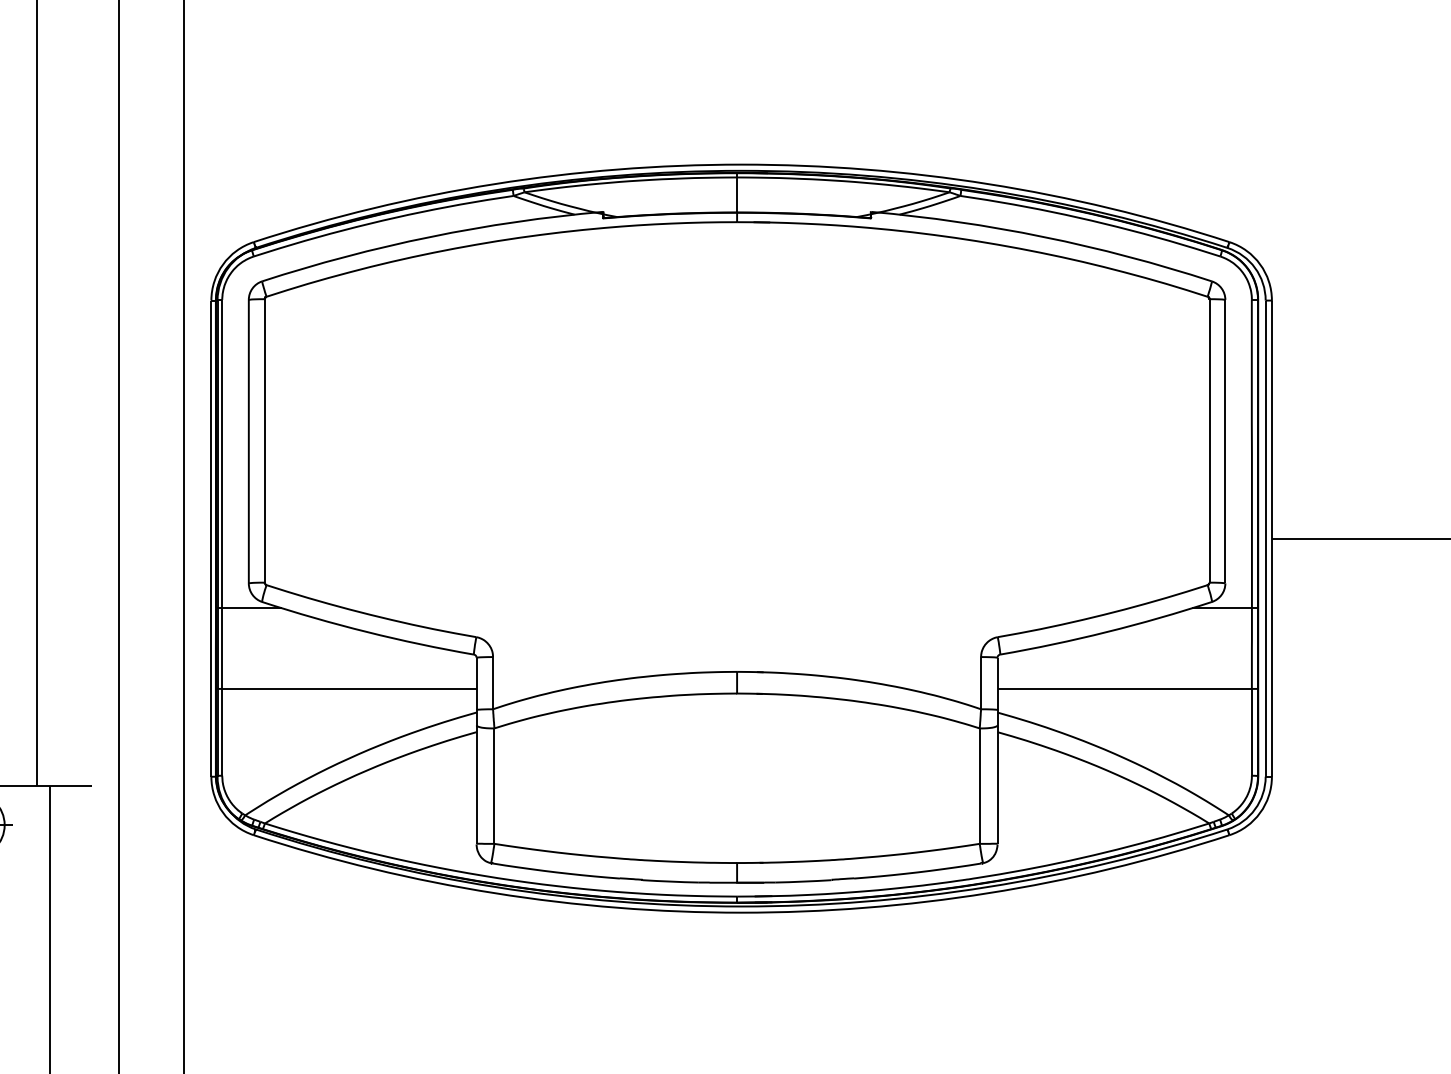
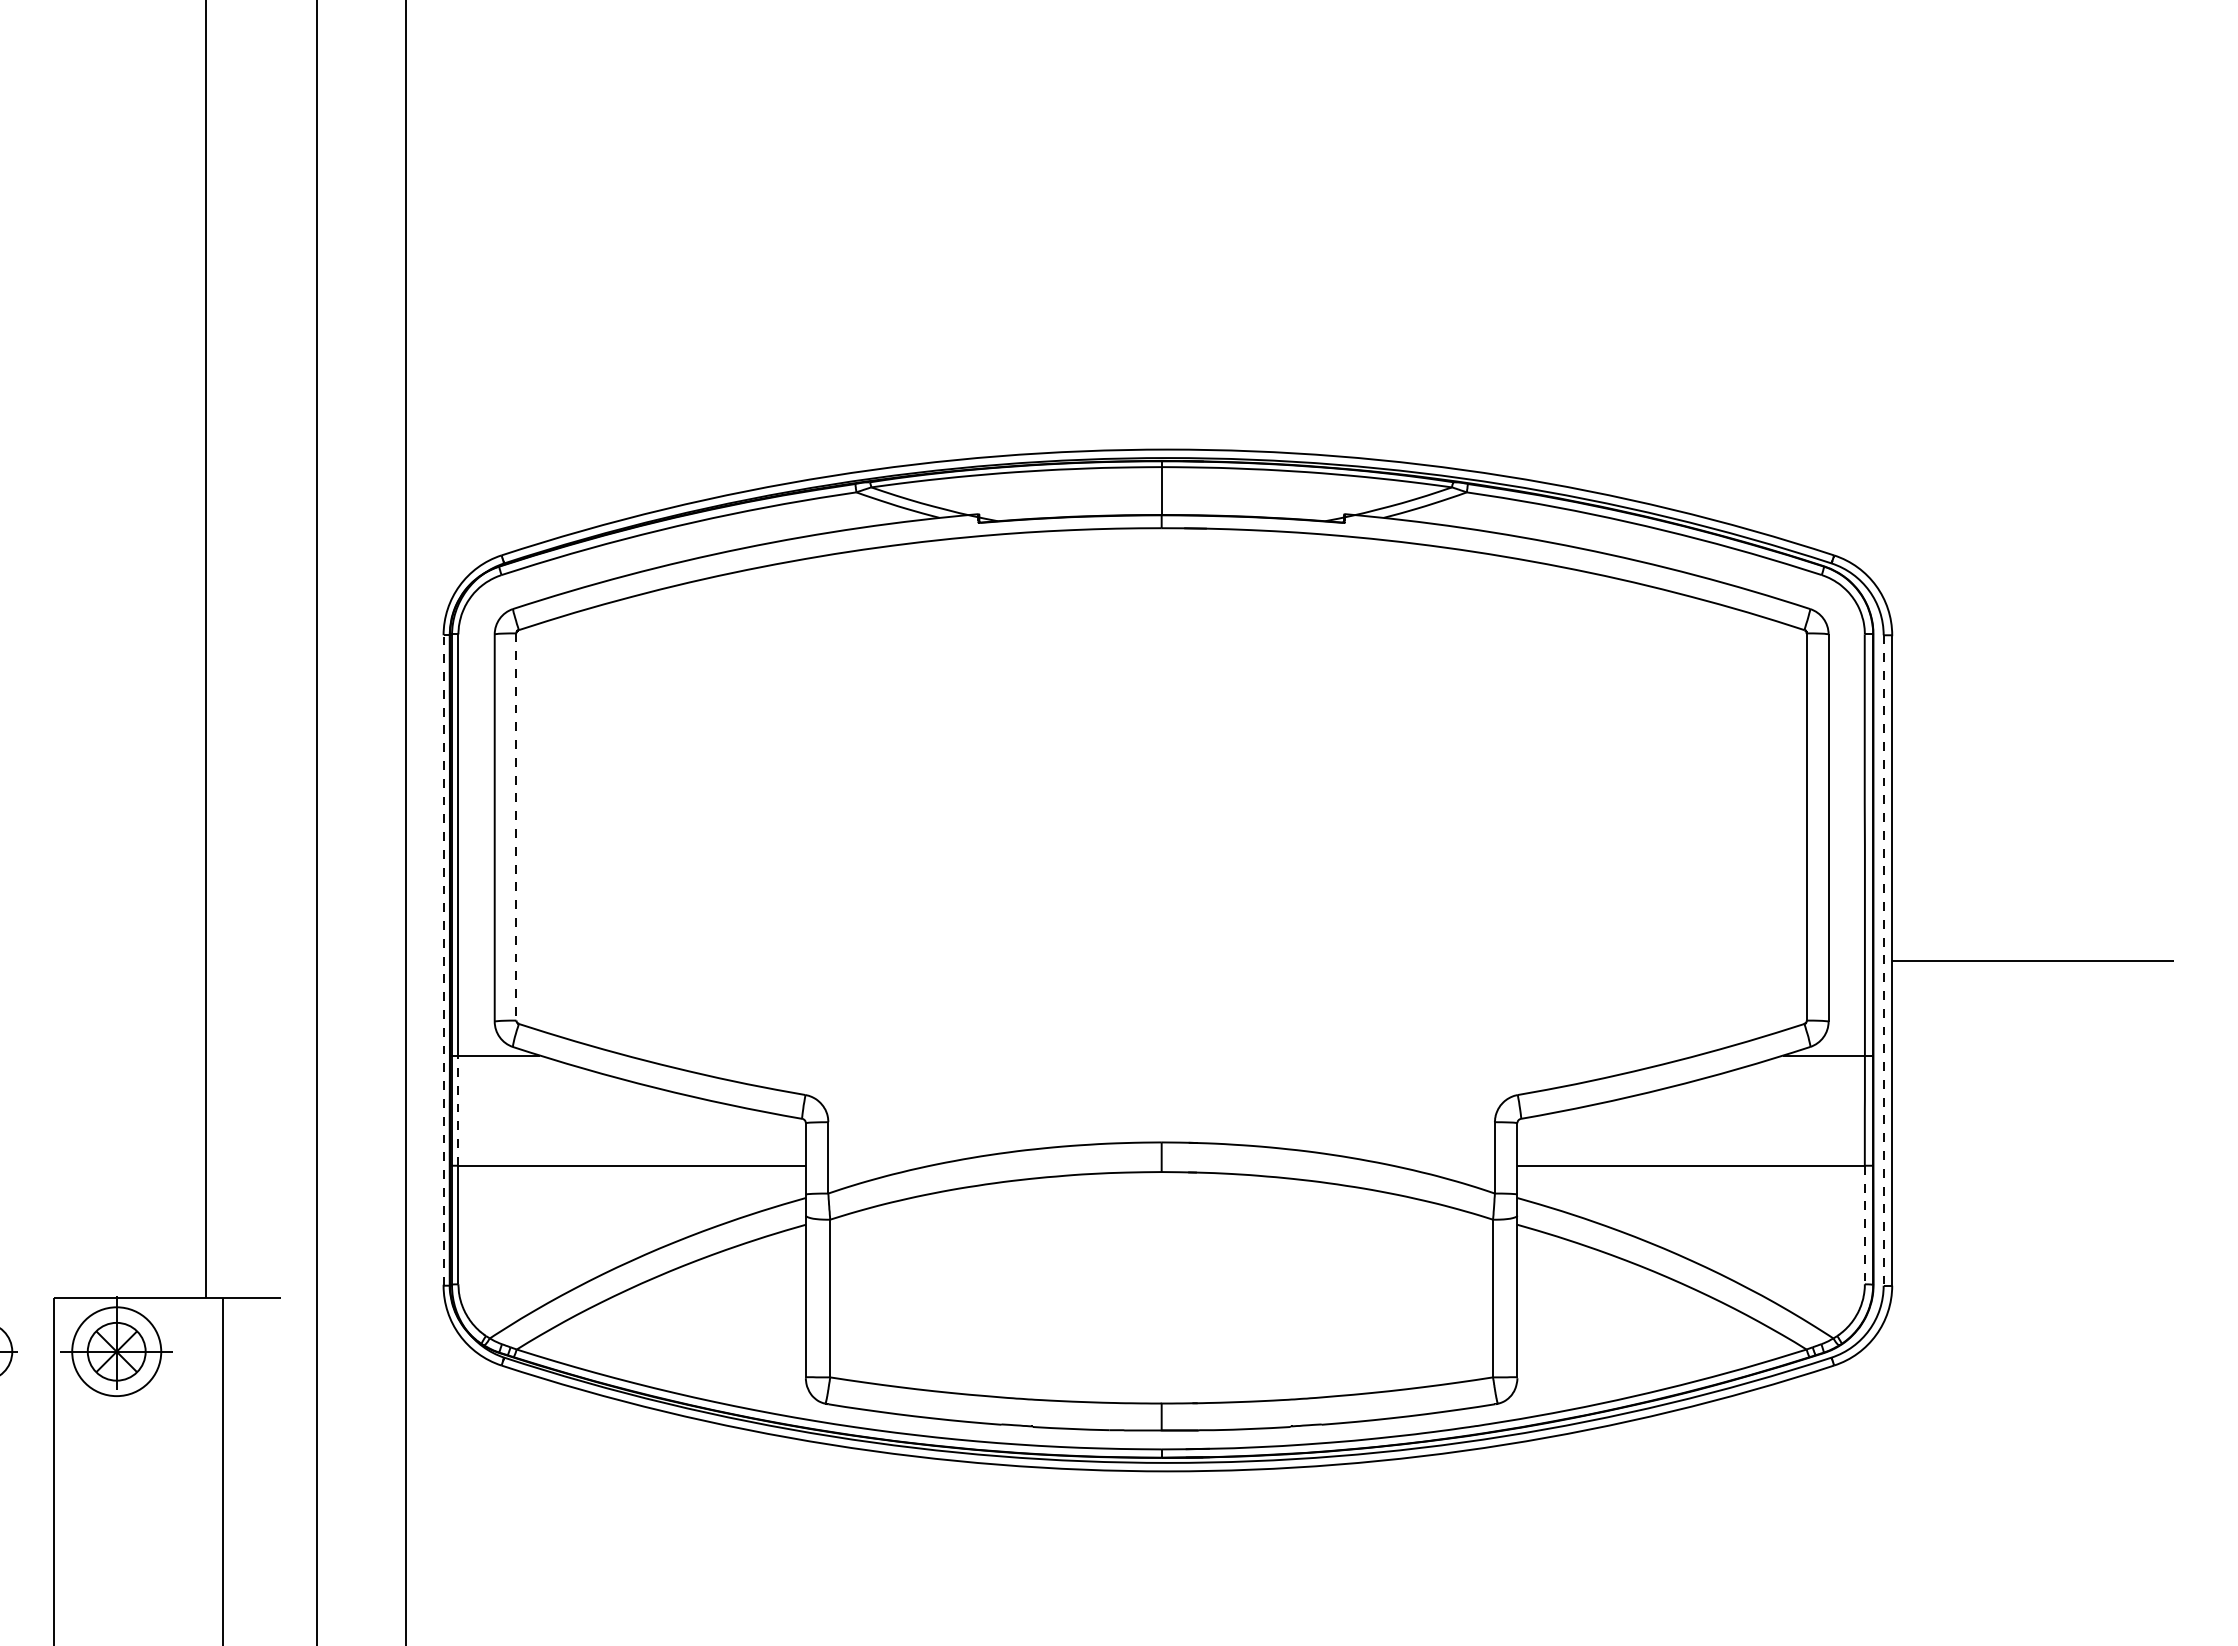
line: (264, 441) -> (516, 827), solid -> dashed
line: (211, 537) -> (443, 959), solid -> dashed
line: (1265, 538) -> (1883, 960), solid -> dashed
line: (222, 648) -> (458, 1110), solid -> dashed
line: (1251, 732) -> (1864, 1225), solid -> dashed

